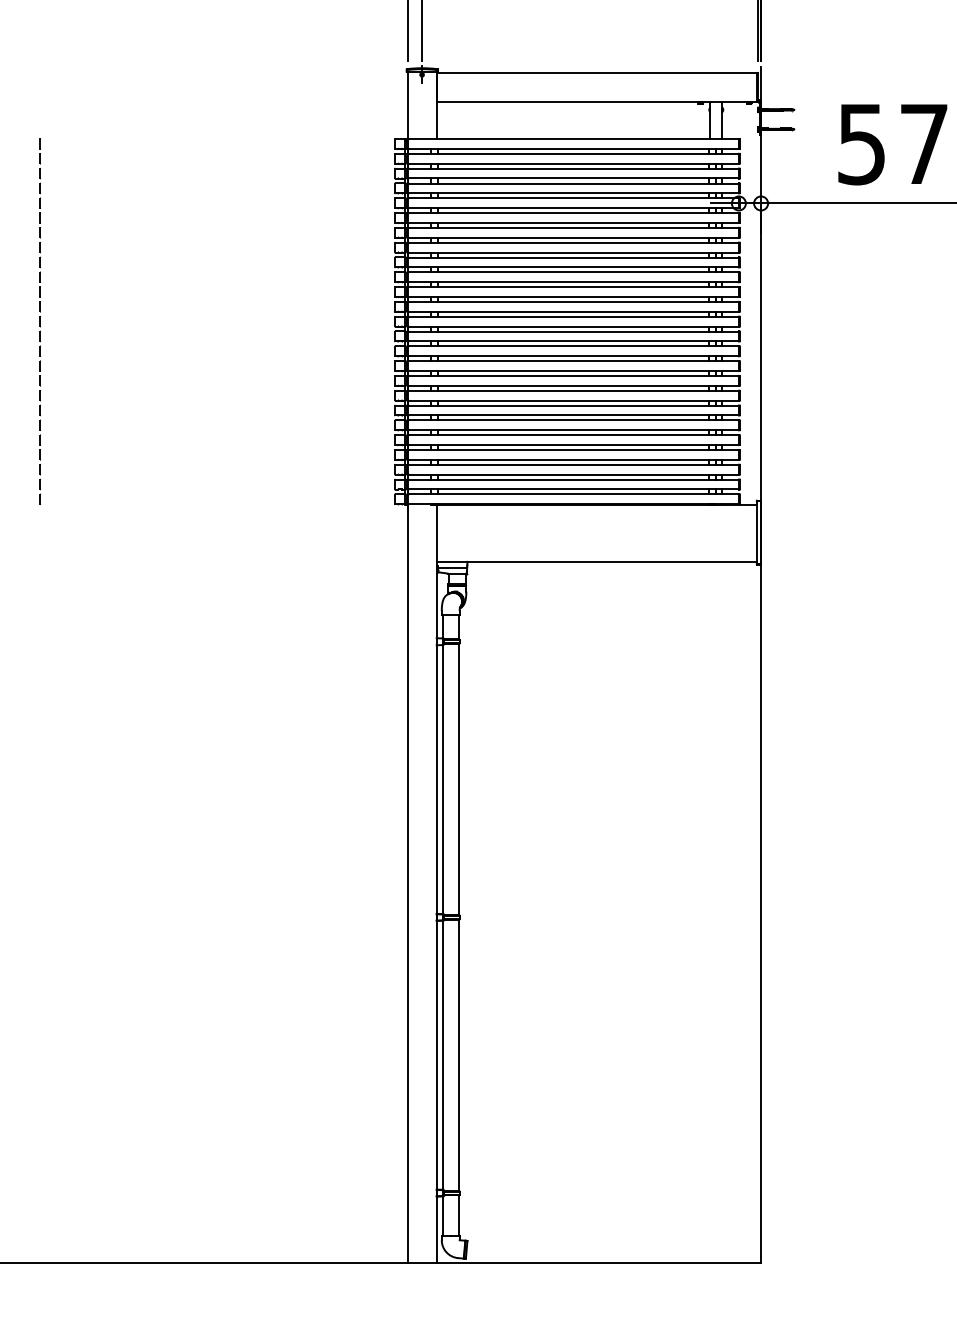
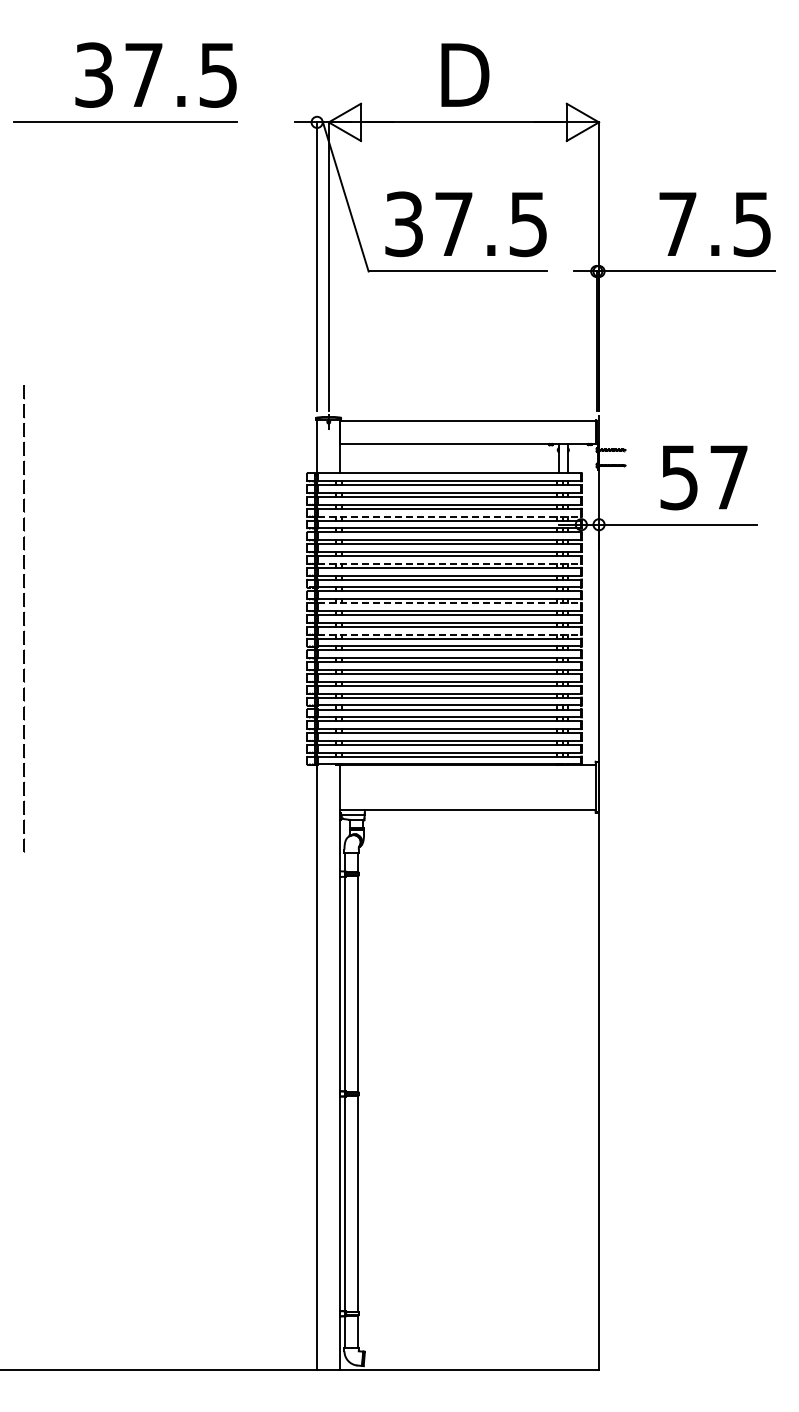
line: (573, 193) -> (449, 516), solid -> dashed
line: (573, 252) -> (449, 563), solid -> dashed
line: (573, 302) -> (449, 603), solid -> dashed
part: (40, 321) -> (24, 618), size x1.6
line: (573, 341) -> (449, 634), solid -> dashed

